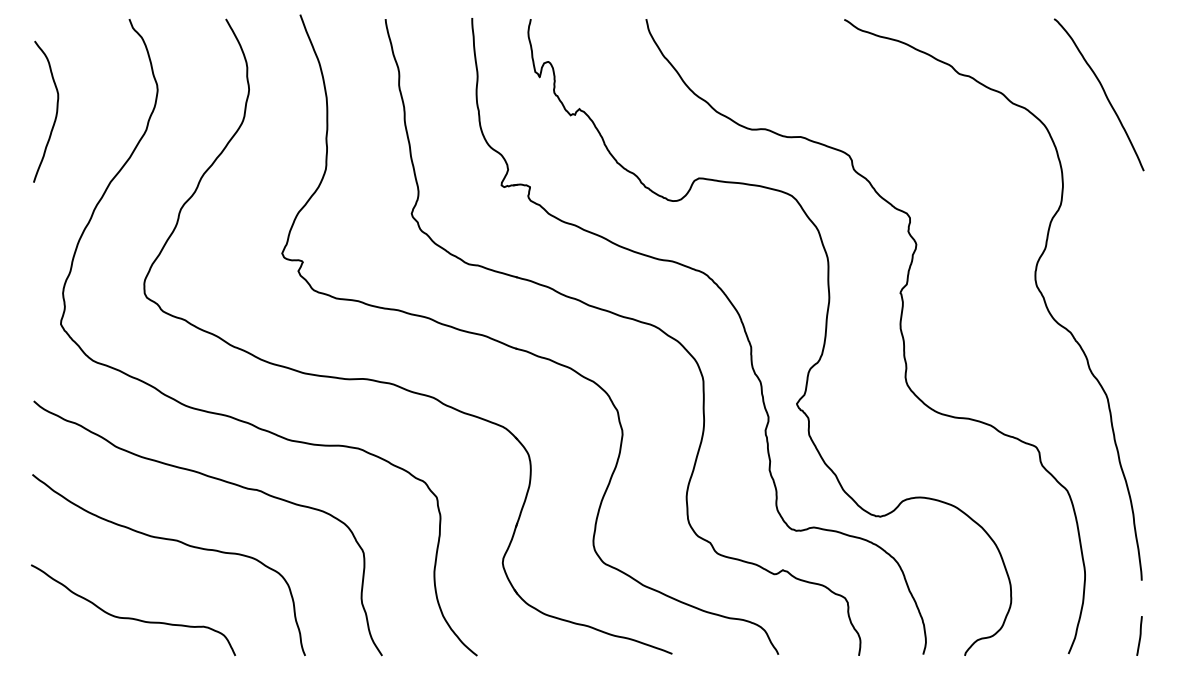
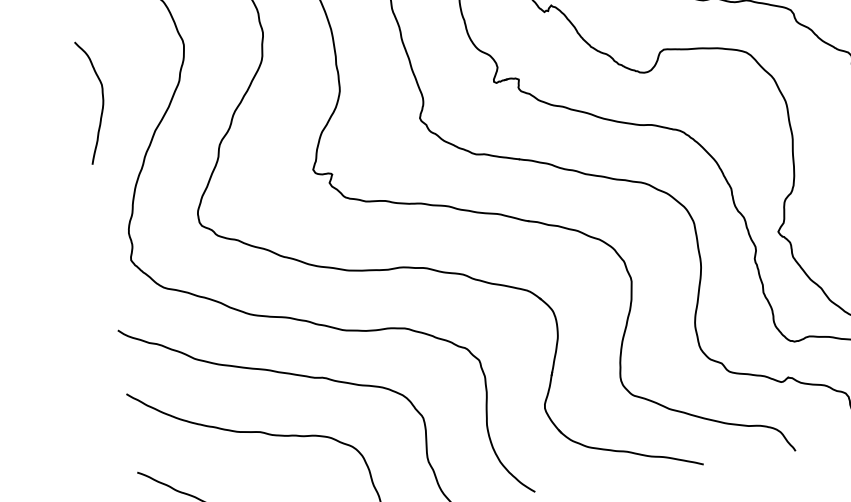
curve: (55, 114) -> (102, 102), moved

